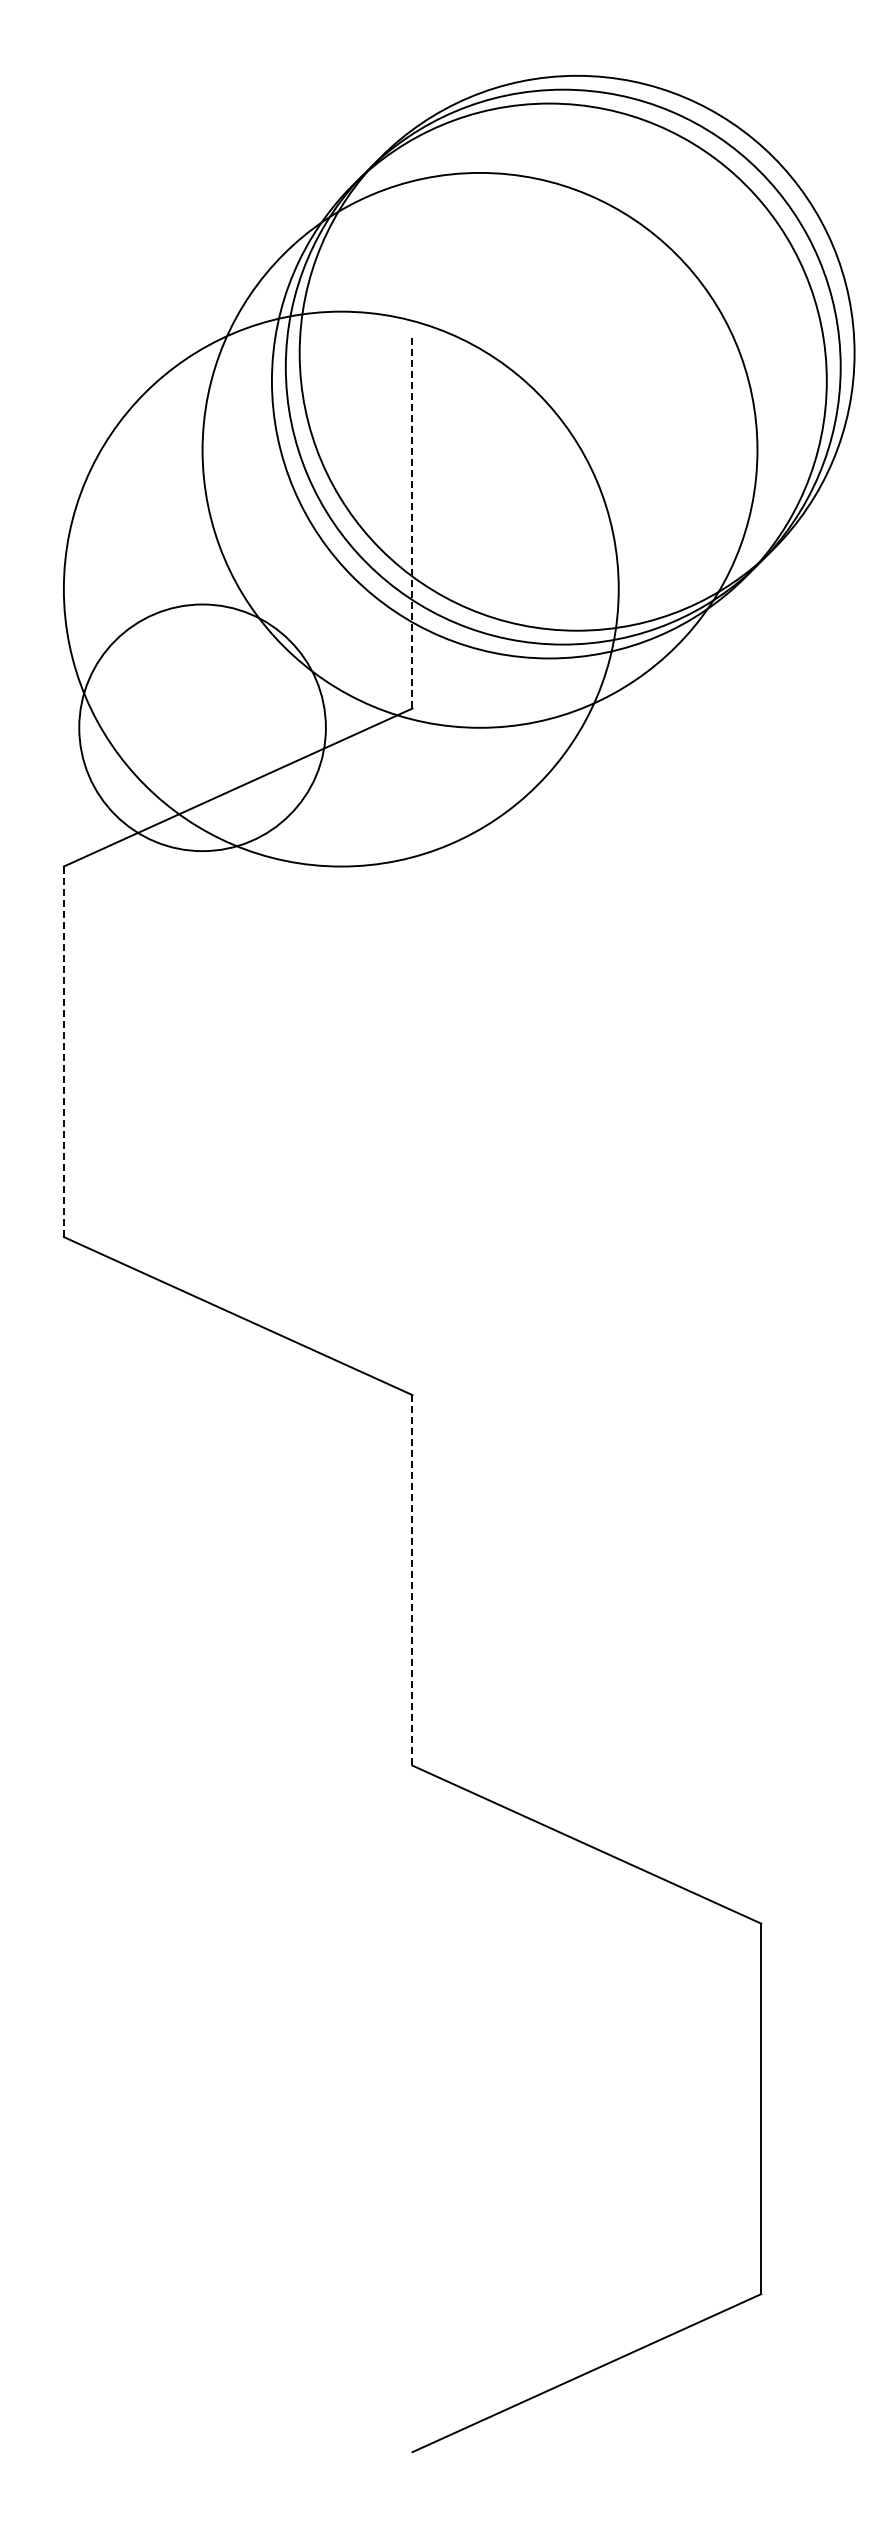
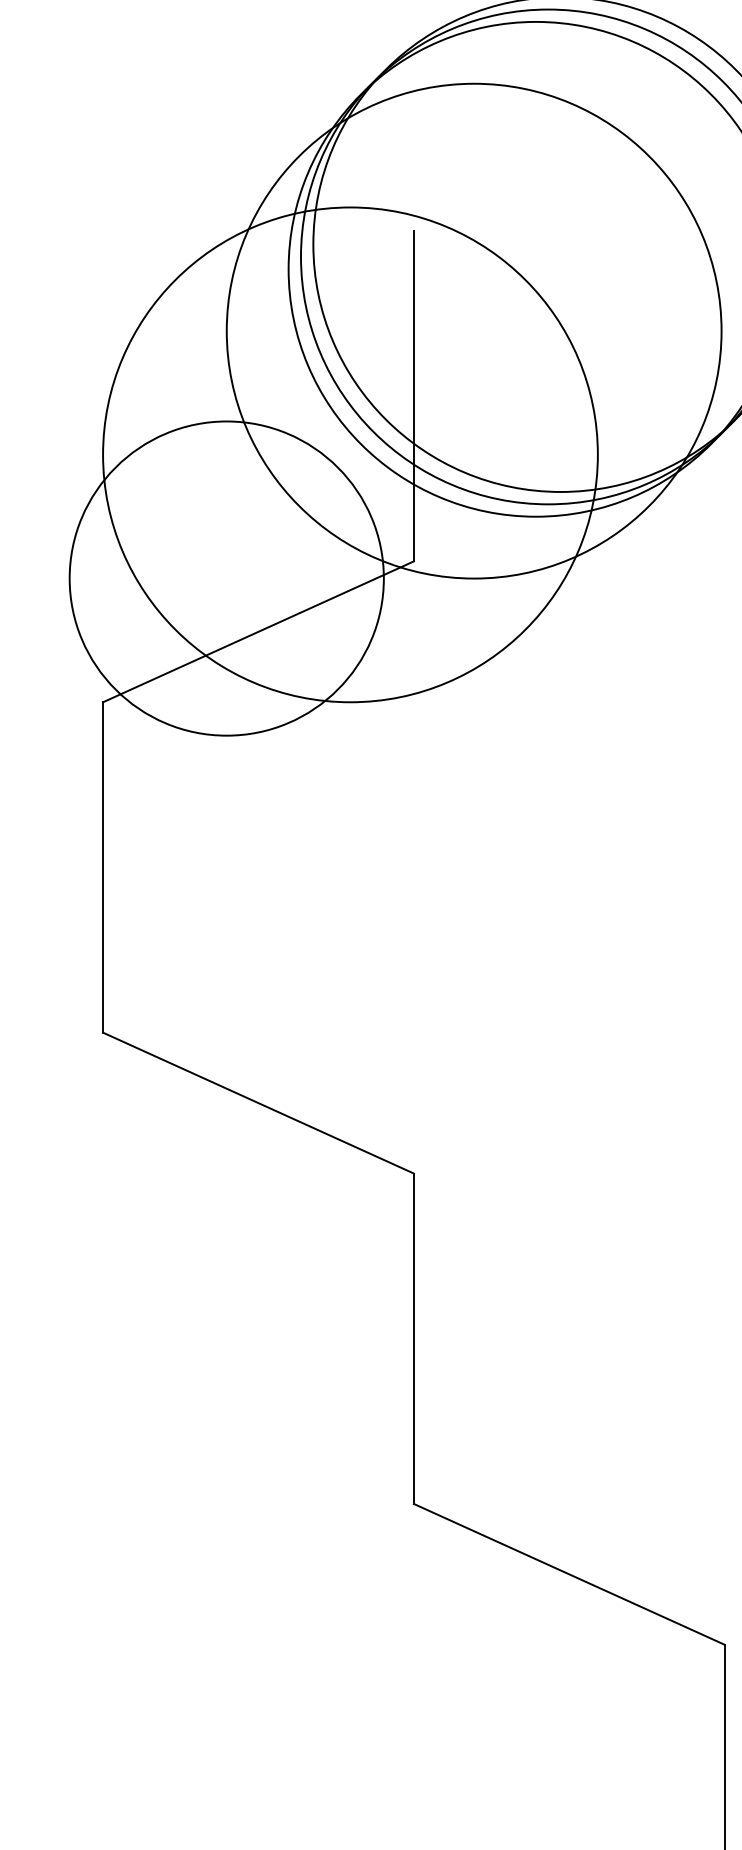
line: (412, 523) -> (413, 396), dashed -> solid
circle: (202, 727) -> (226, 578), size x1.43
line: (63, 1052) -> (102, 868), dashed -> solid
line: (412, 1580) -> (413, 1338), dashed -> solid

